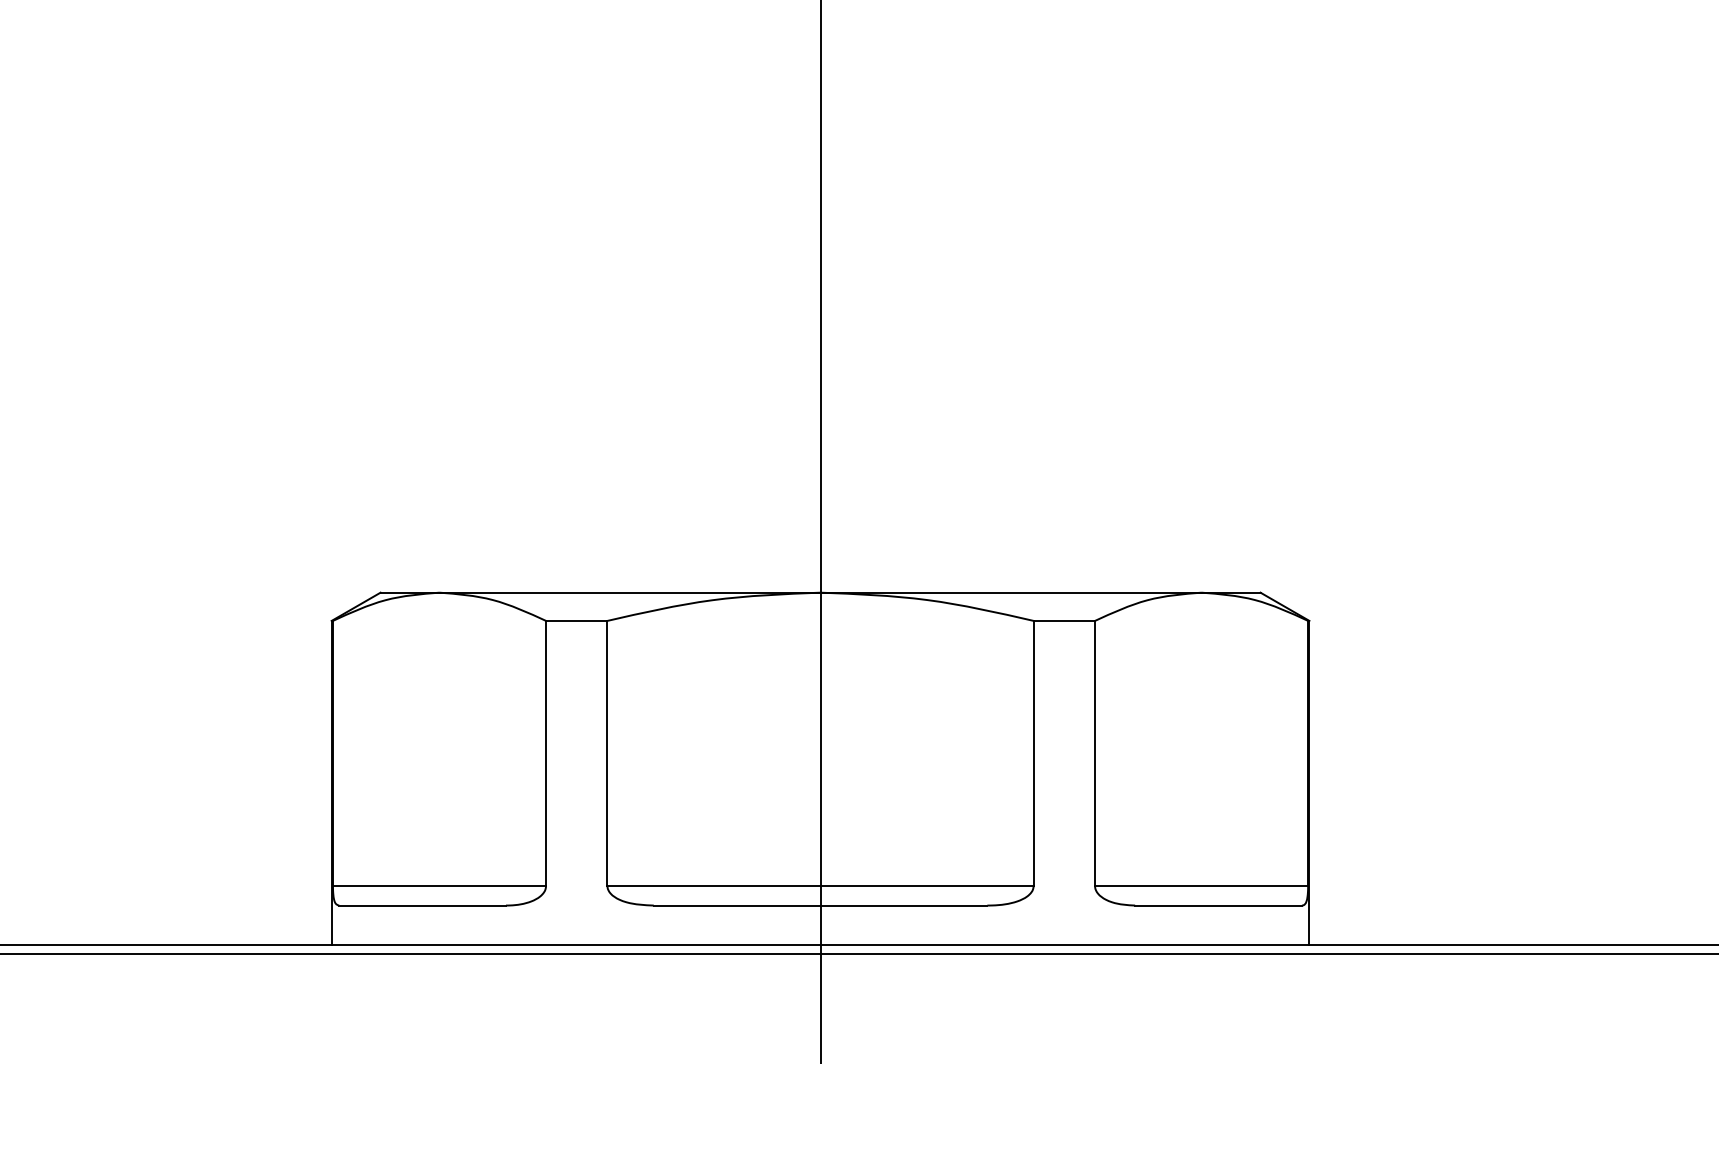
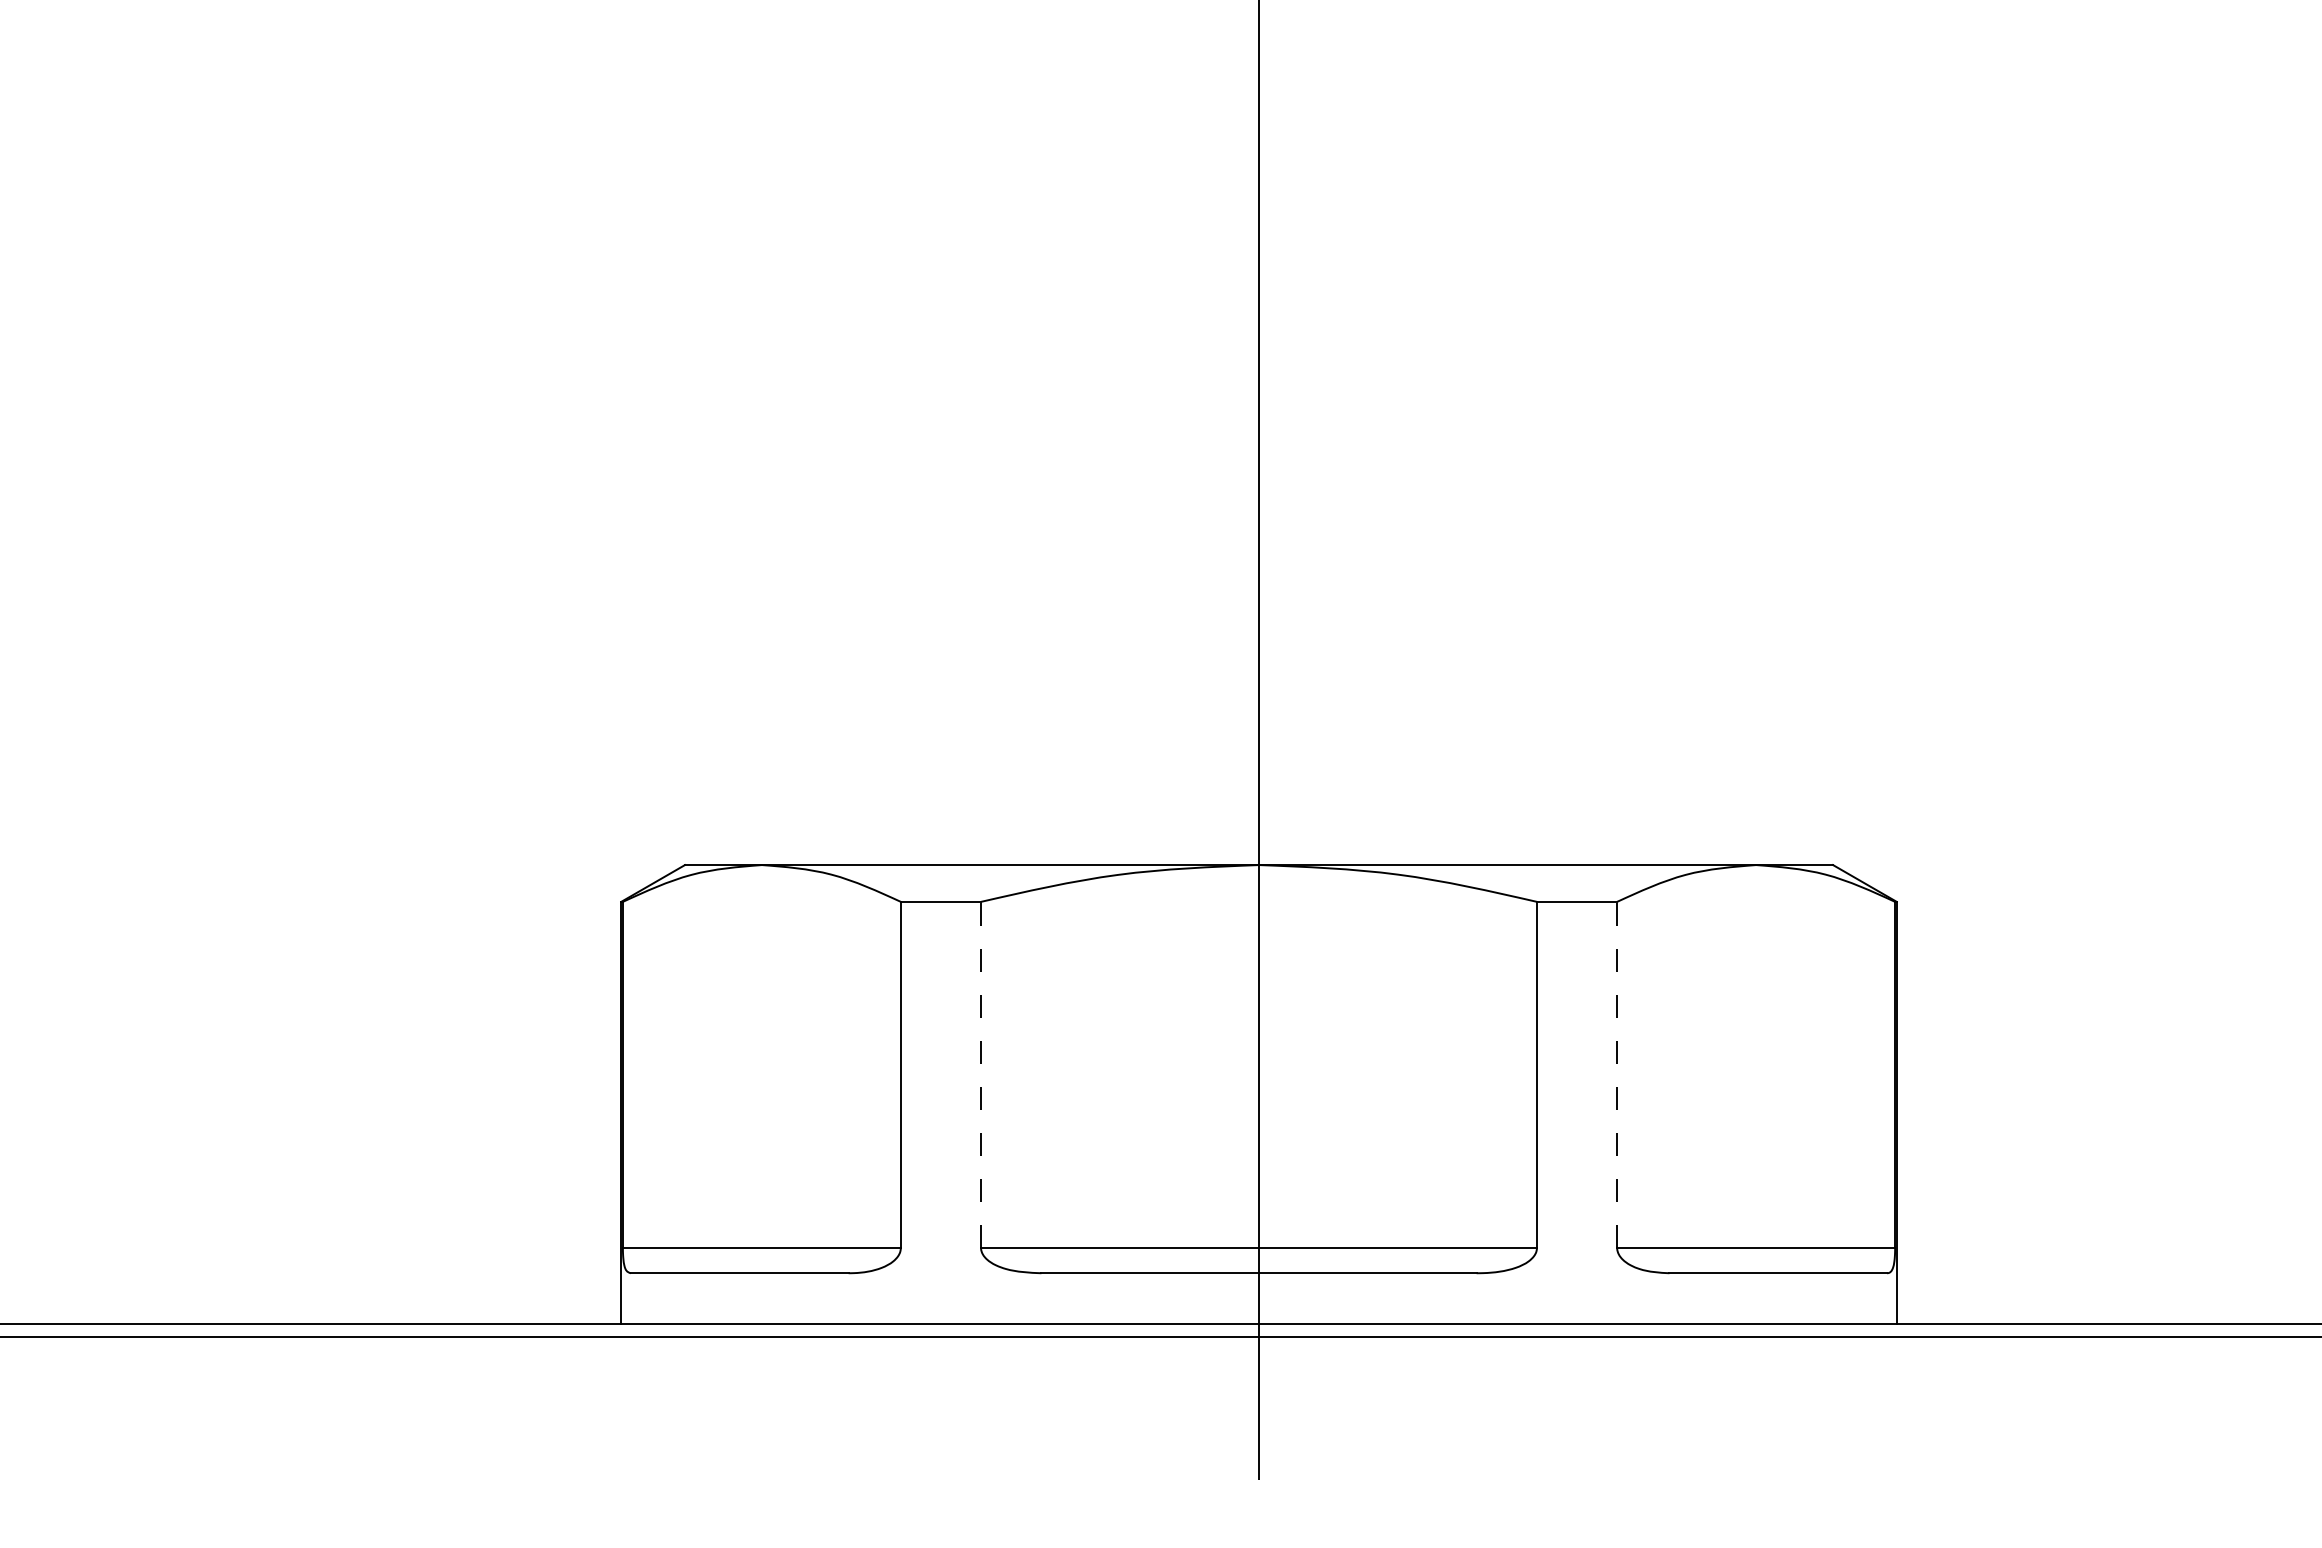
line: (607, 753) -> (981, 1074), solid -> dashed
line: (1095, 753) -> (1617, 1074), solid -> dashed

